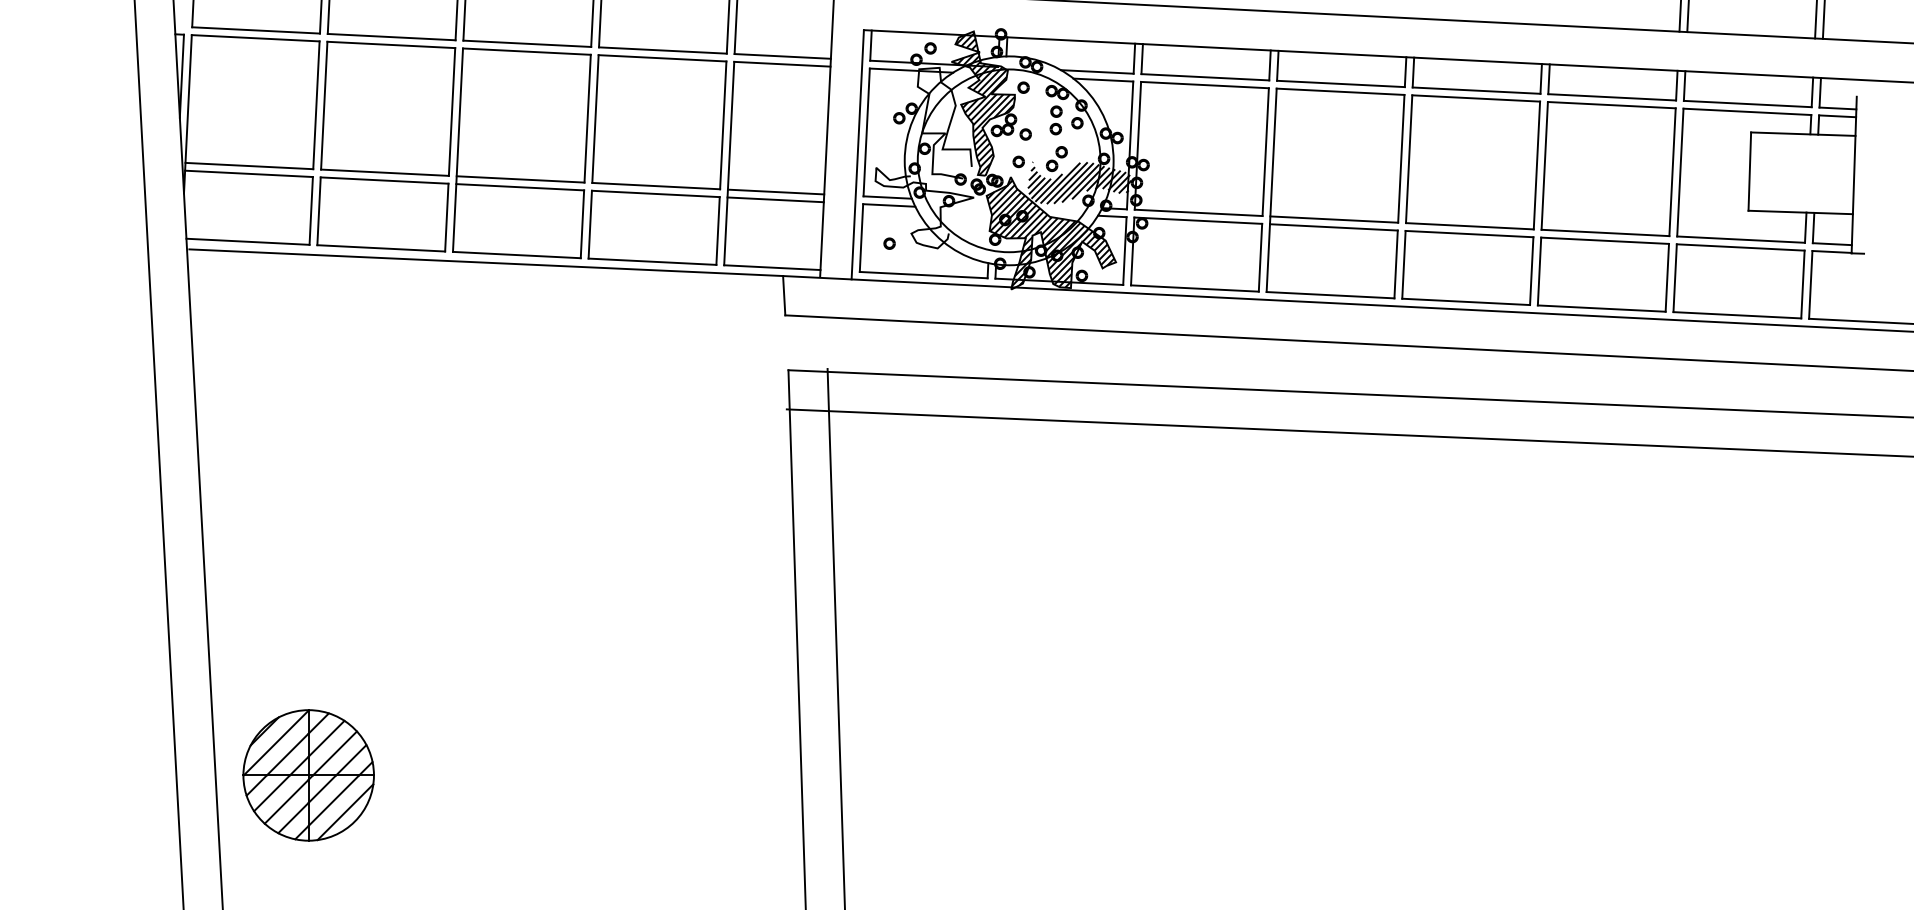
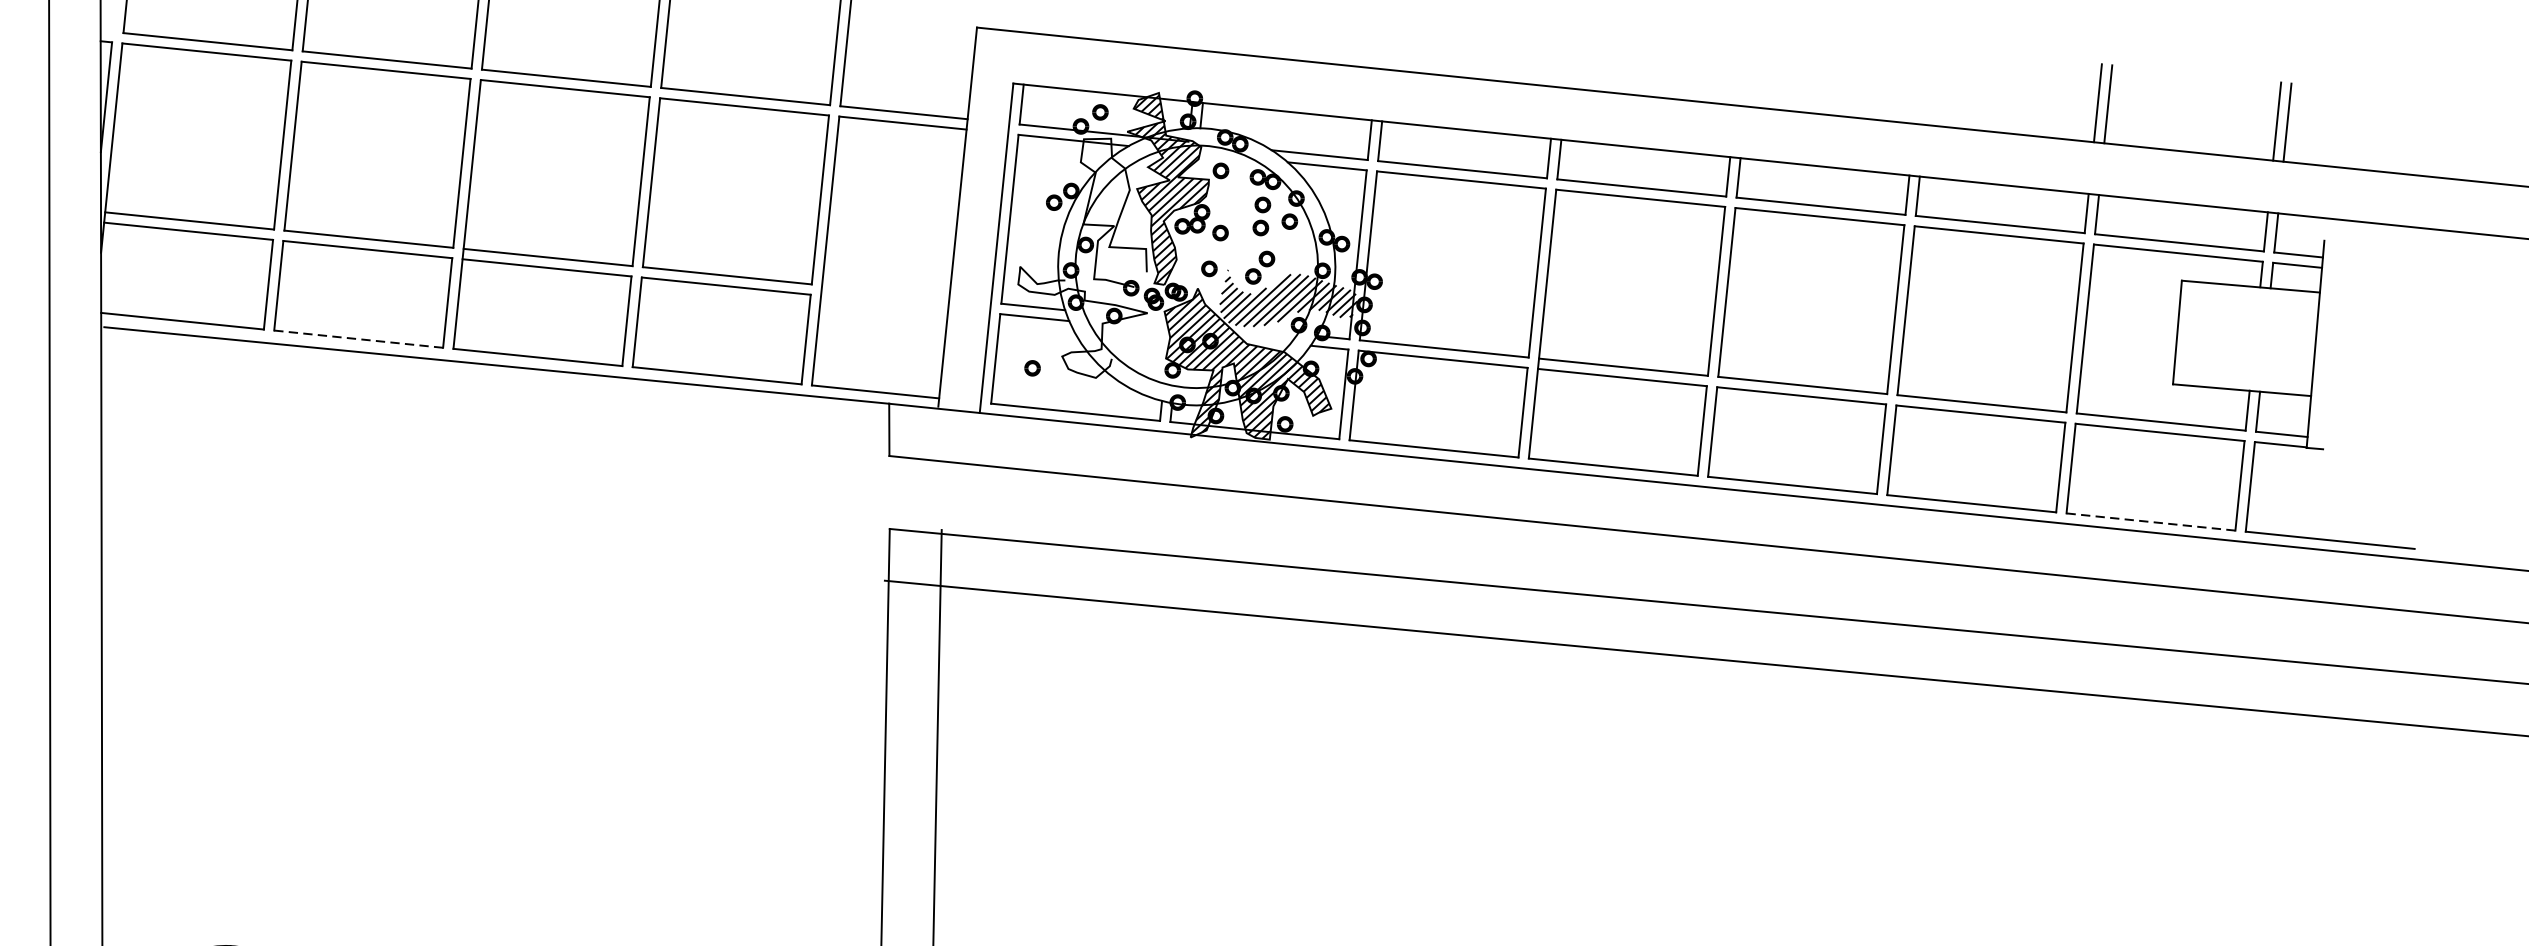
line: (775, 191) -> (885, 291), removed
line: (775, 199) -> (884, 301), removed
line: (381, 248) -> (358, 339), solid -> dashed
line: (1737, 315) -> (2151, 522), solid -> dashed

